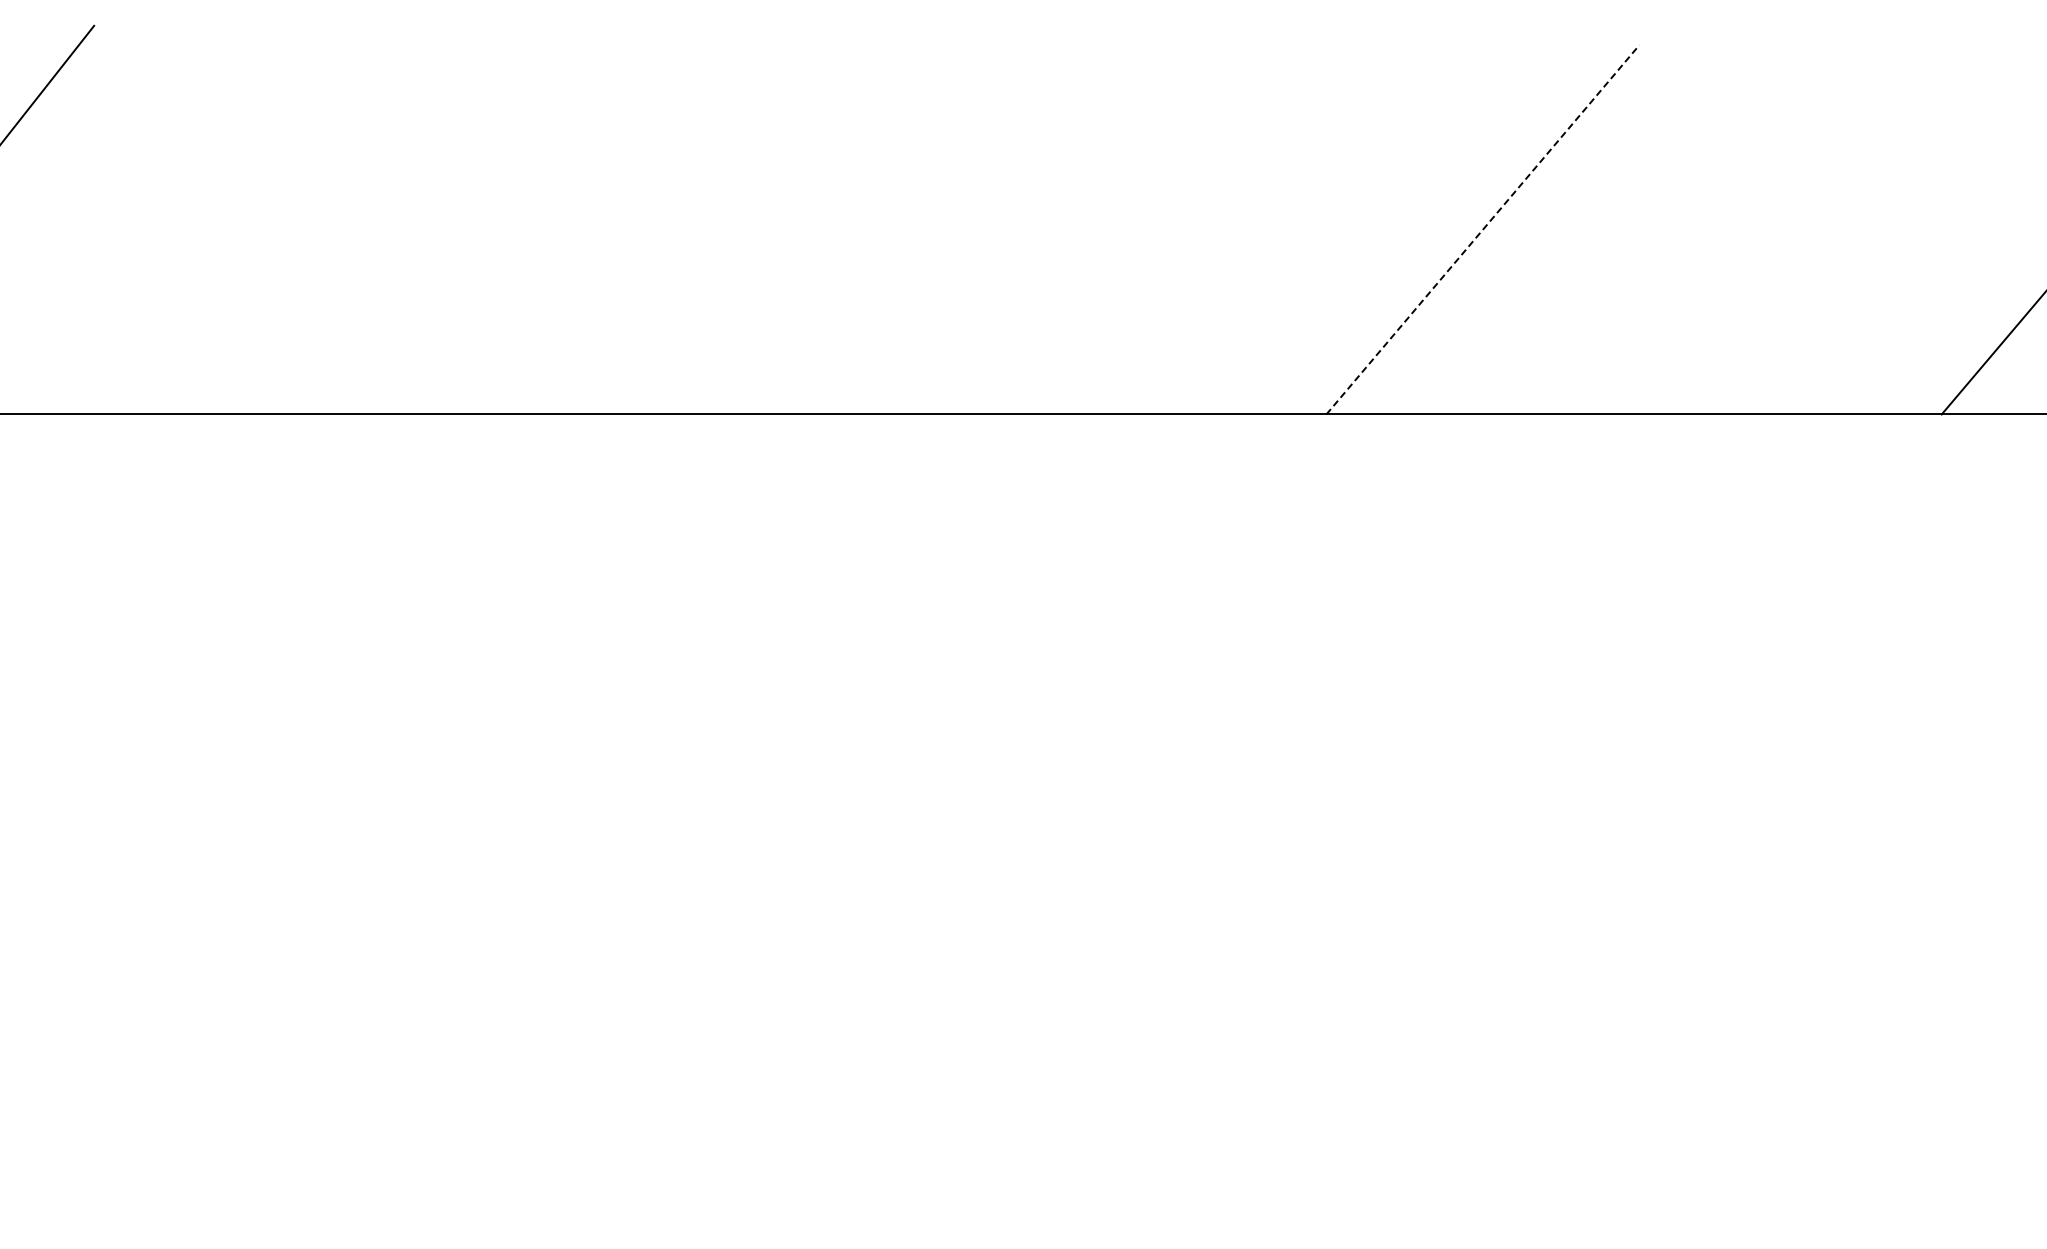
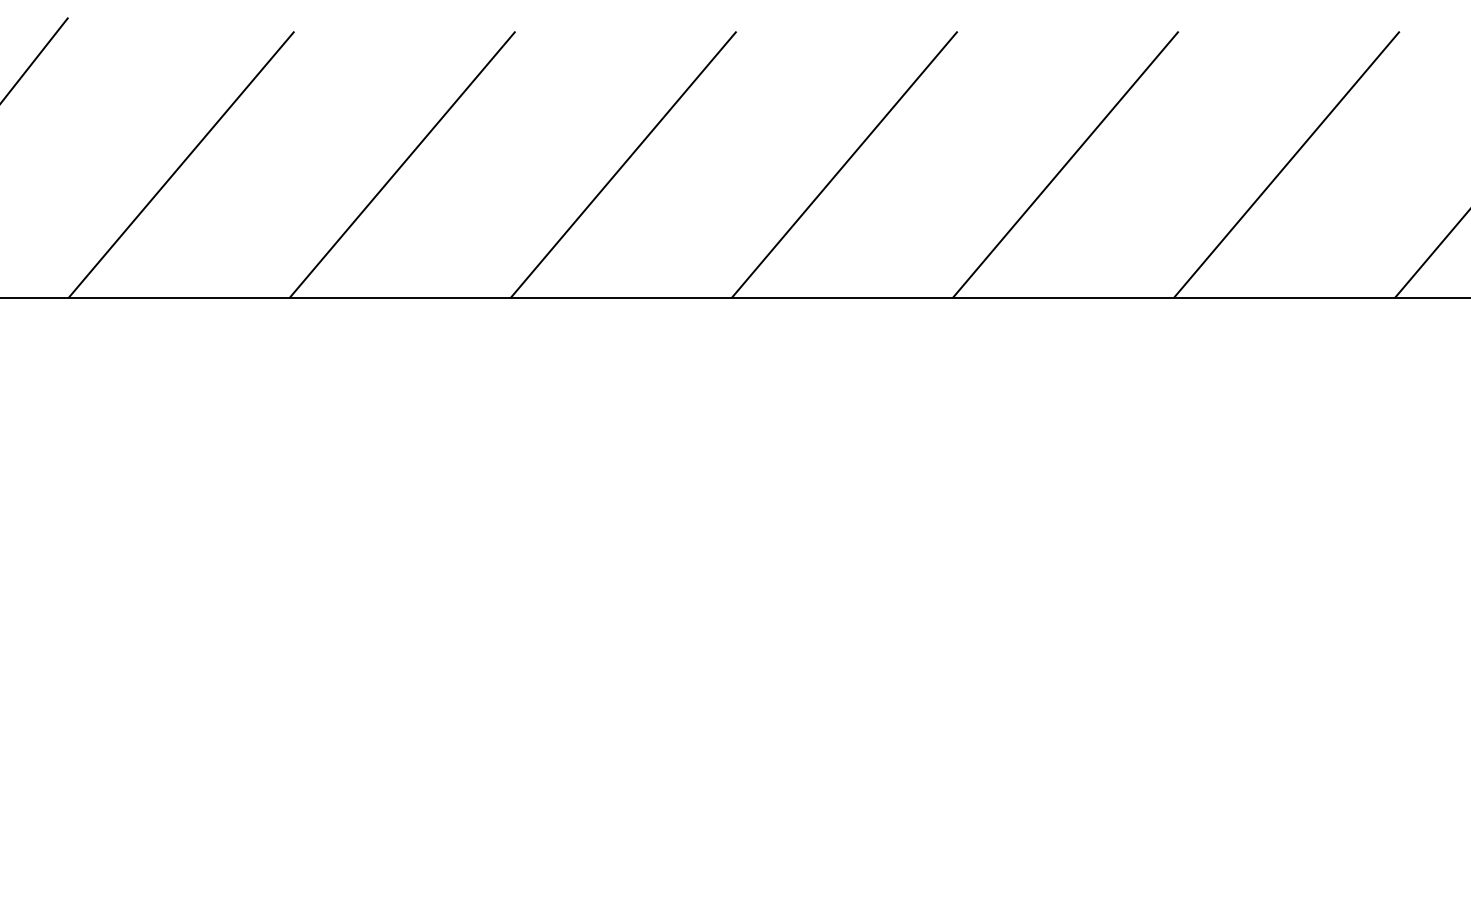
line: (251, 229) -> (180, 164), added
line: (559, 229) -> (402, 164), added
line: (867, 229) -> (623, 164), added
line: (1174, 229) -> (843, 164), added
line: (1483, 229) -> (1066, 164), dashed -> solid
line: (1790, 229) -> (1286, 164), added

